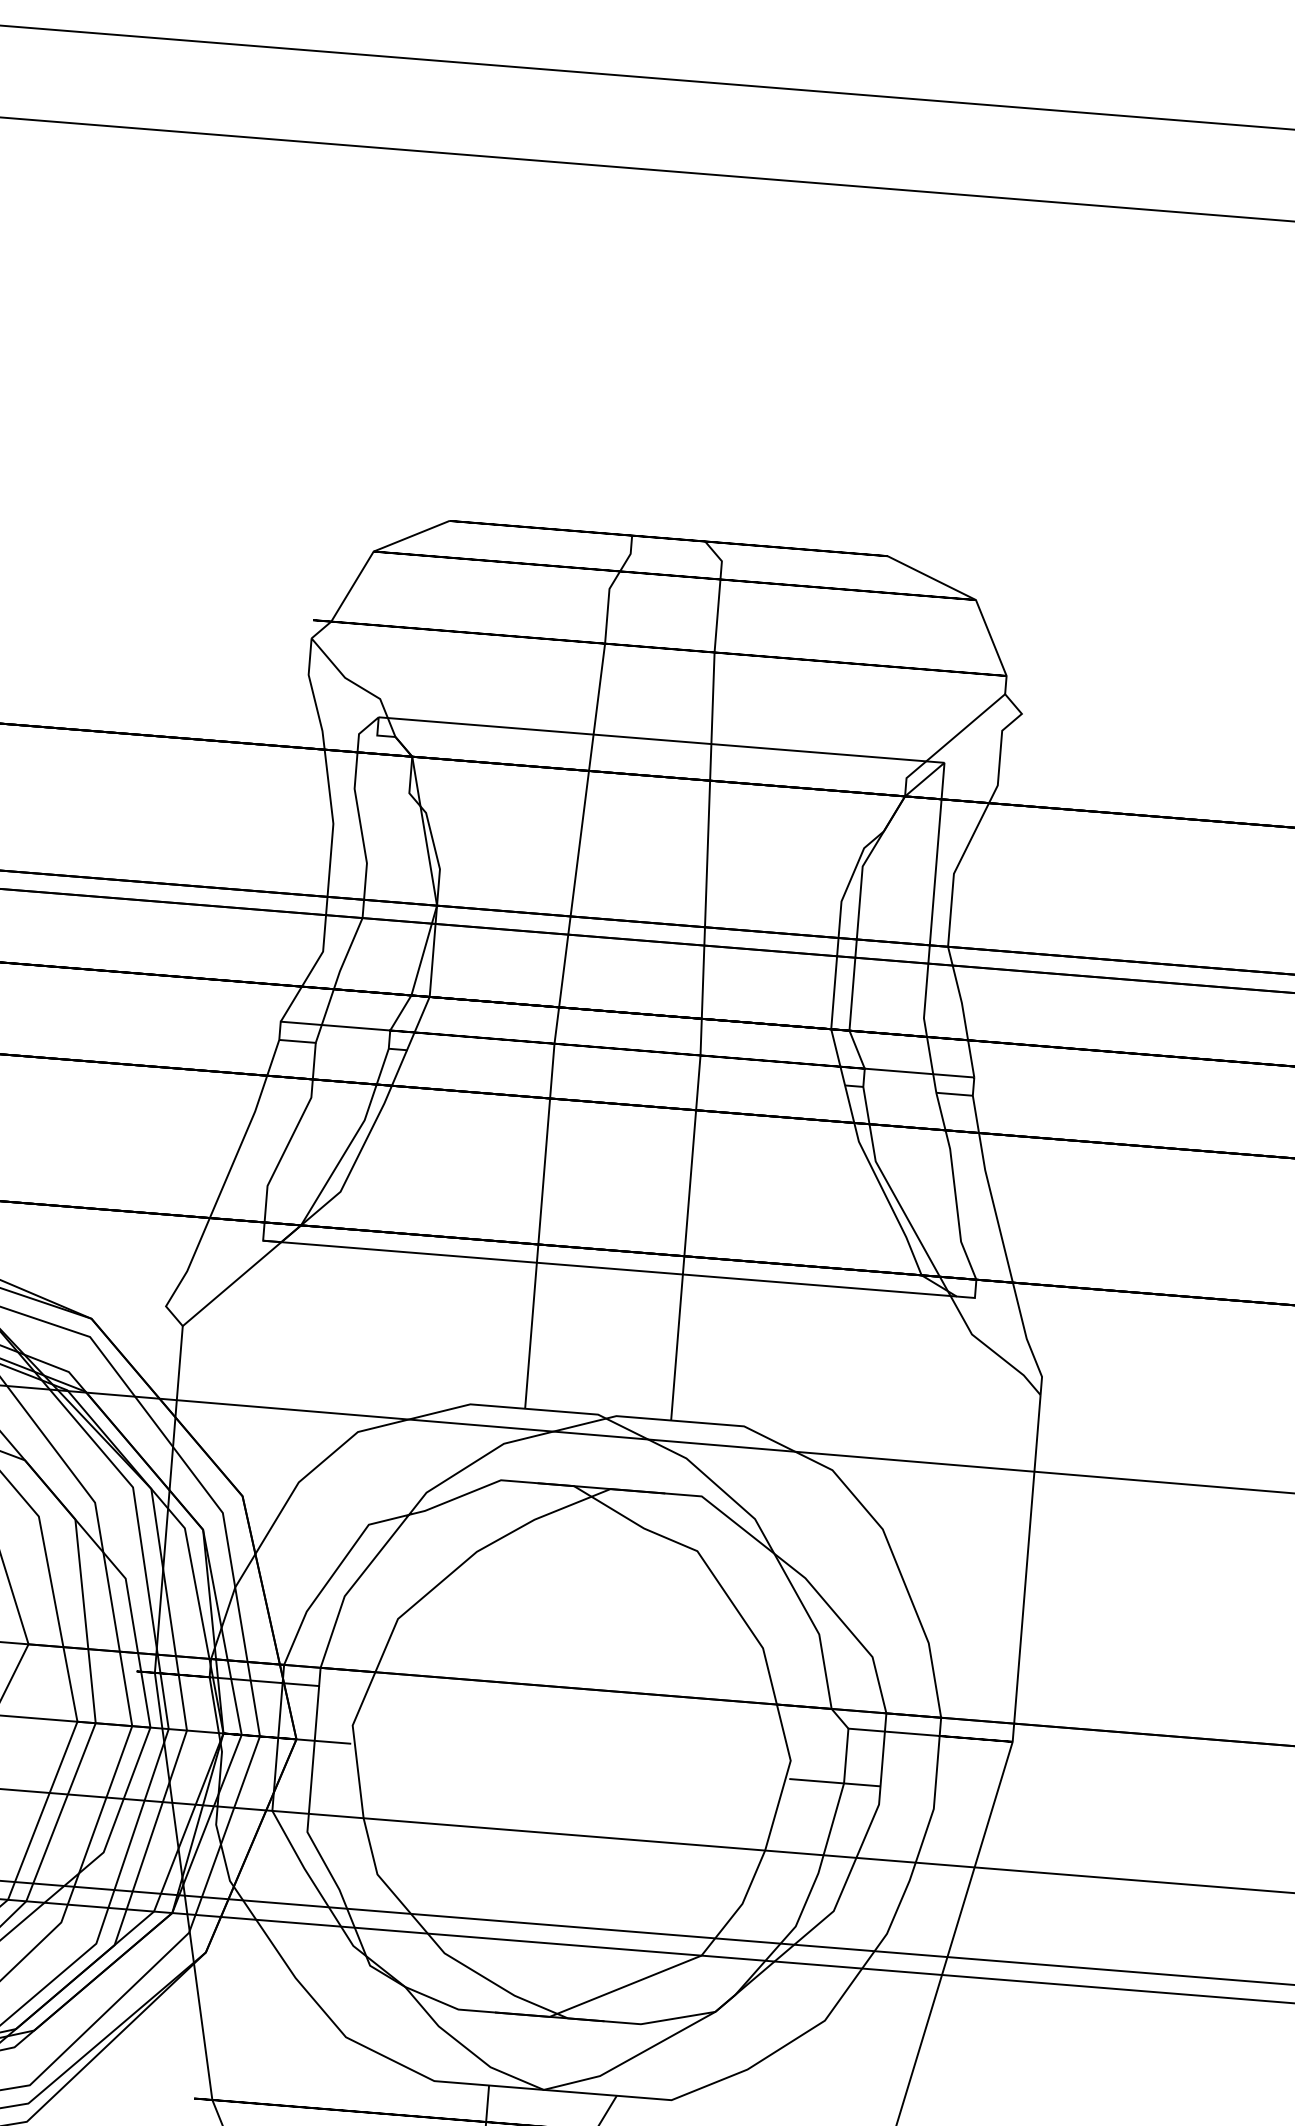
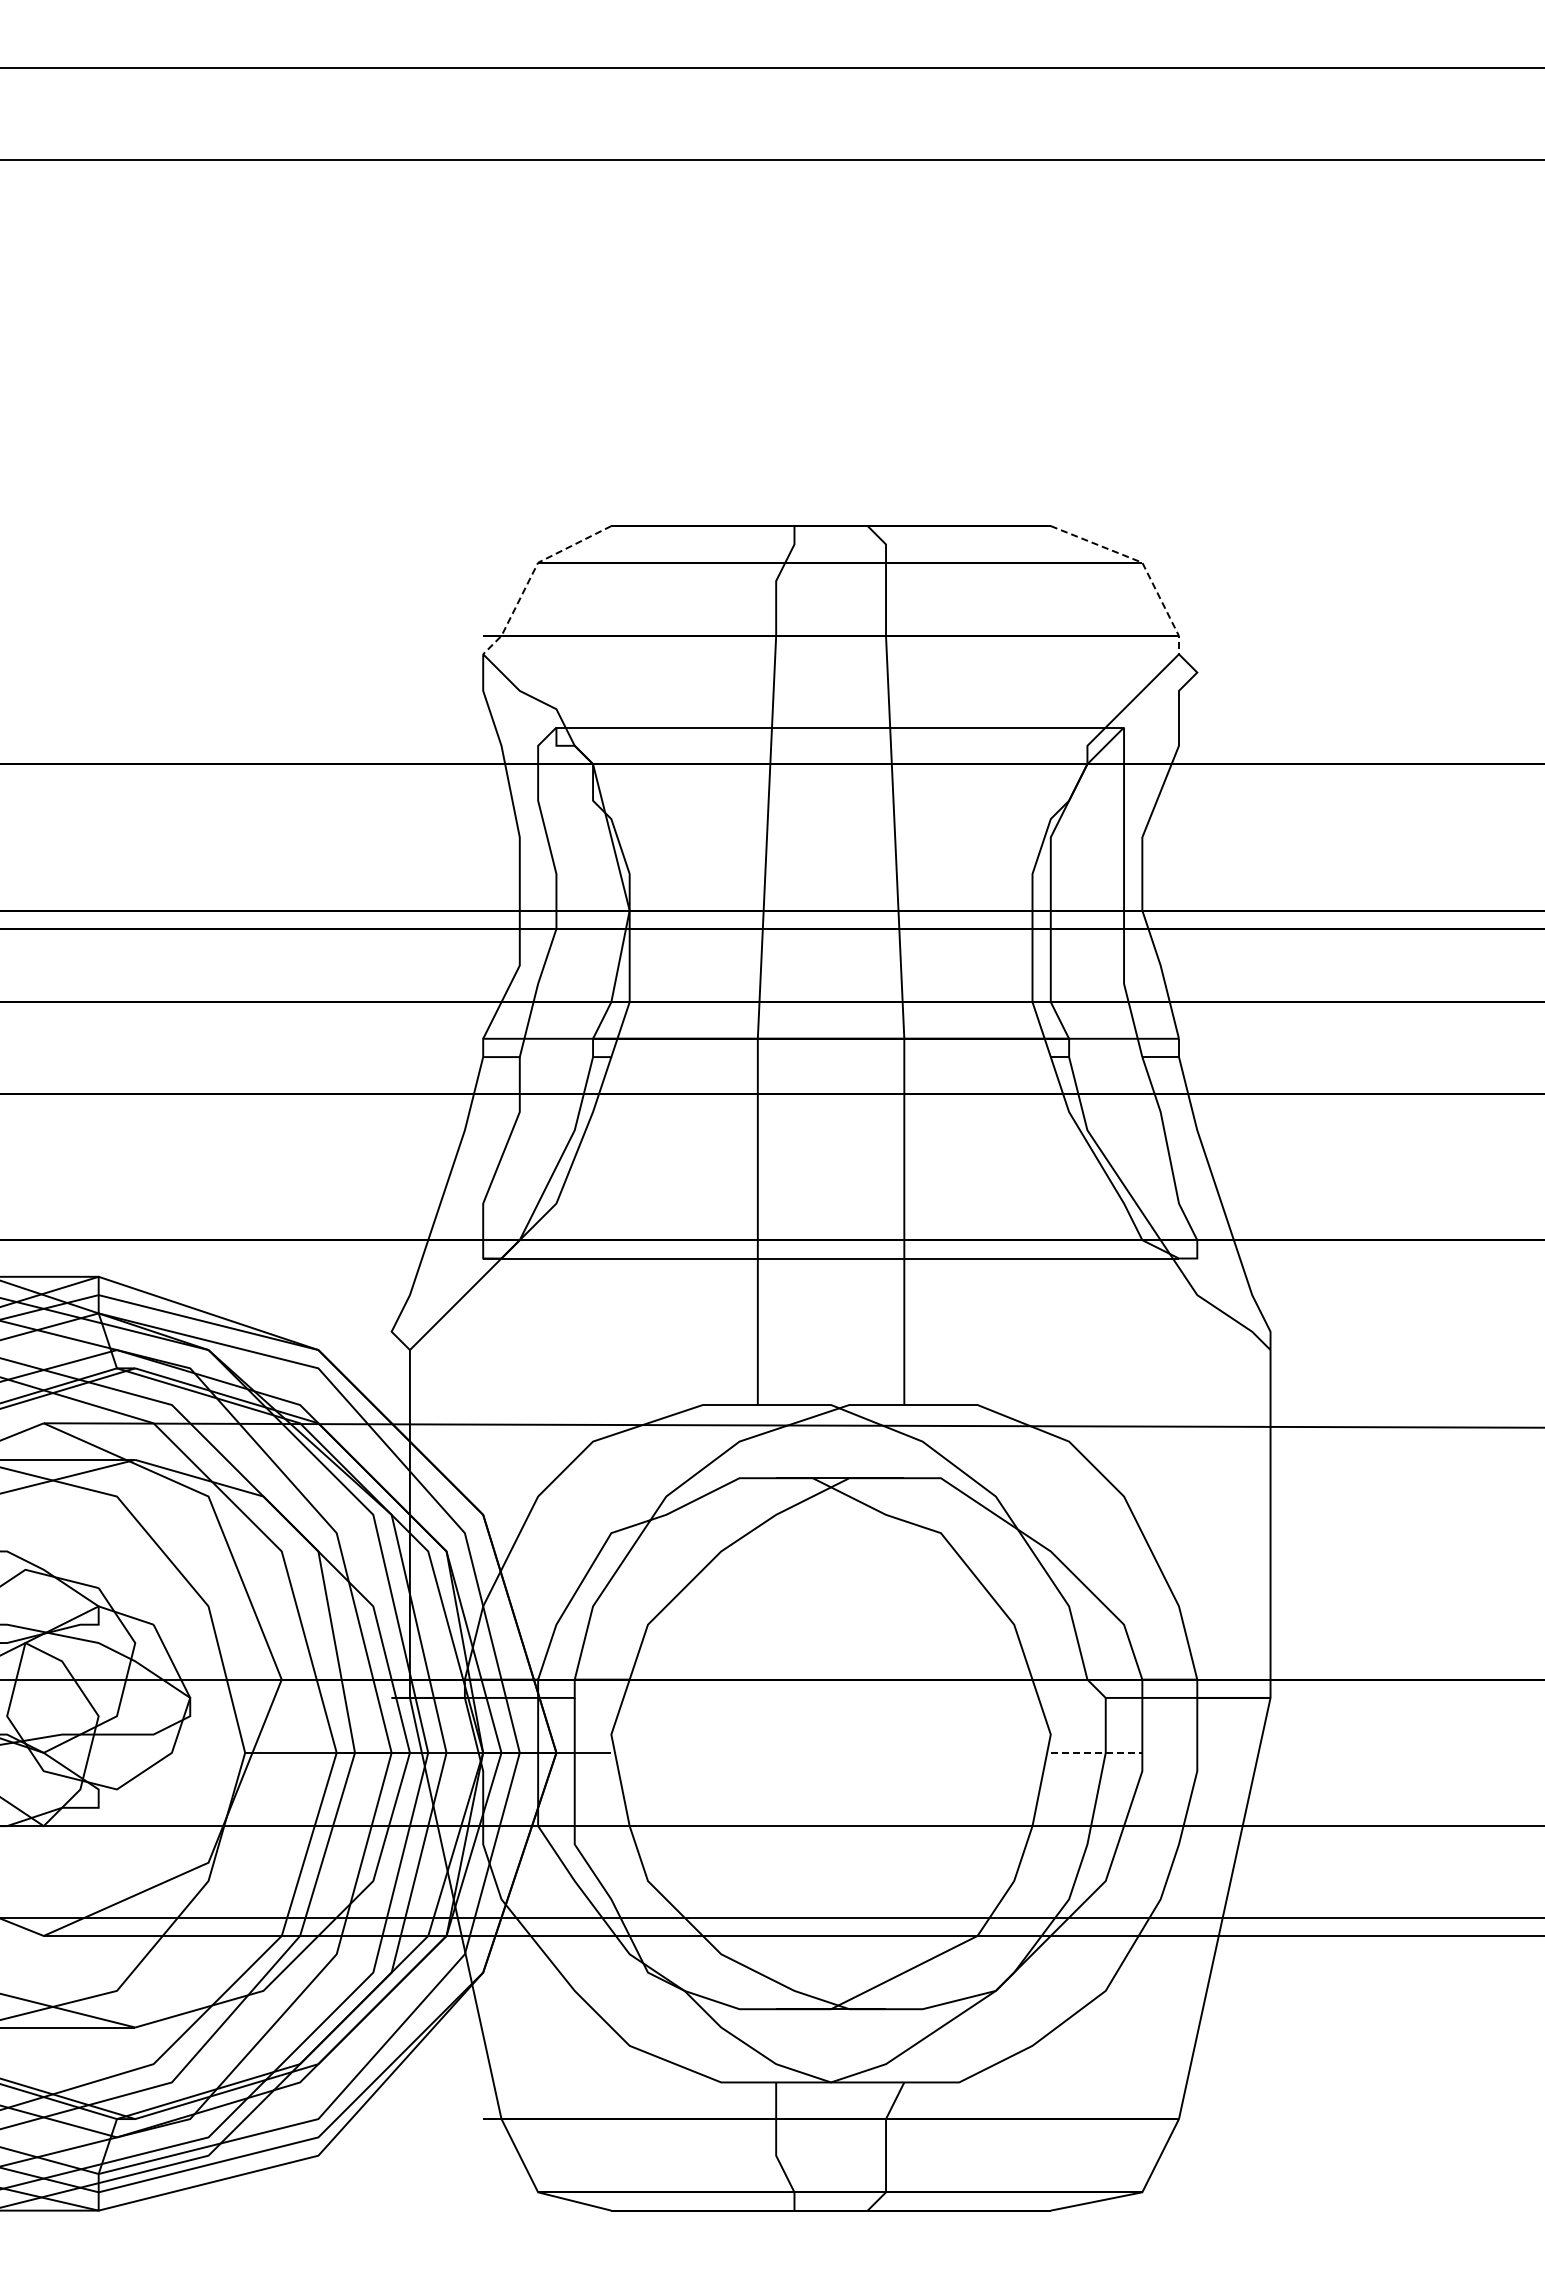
line: (367, 562) -> (532, 574), solid -> dashed
line: (976, 600) -> (1142, 563), solid -> dashed
line: (834, 1782) -> (1096, 1752), solid -> dashed

